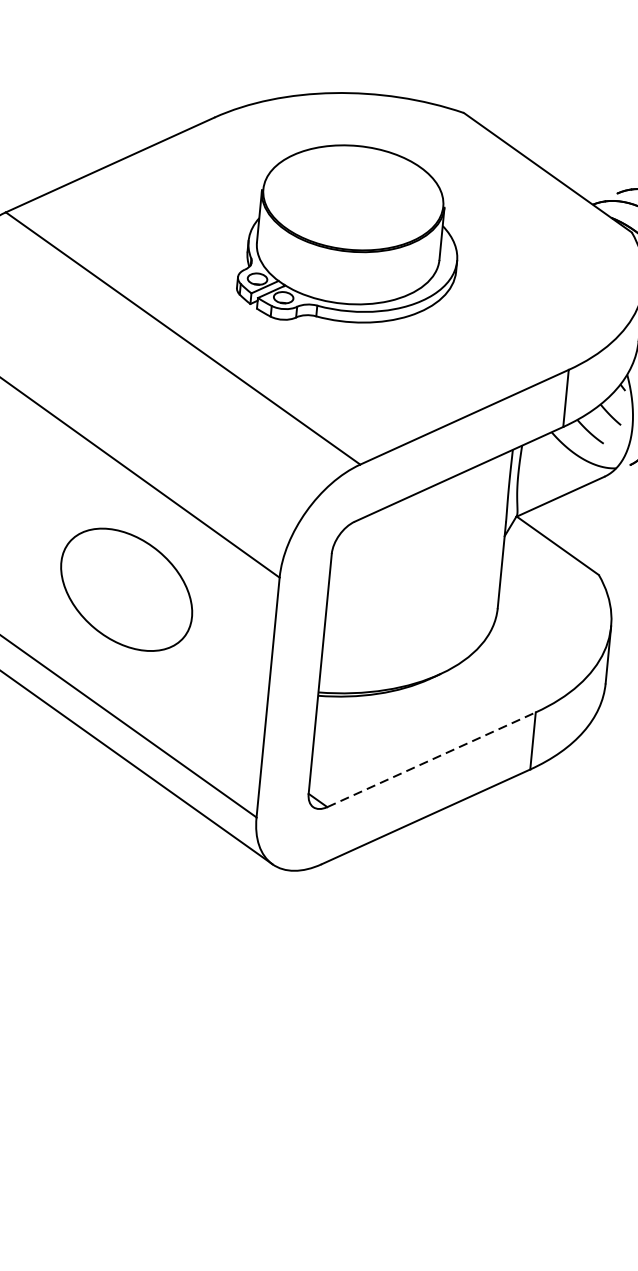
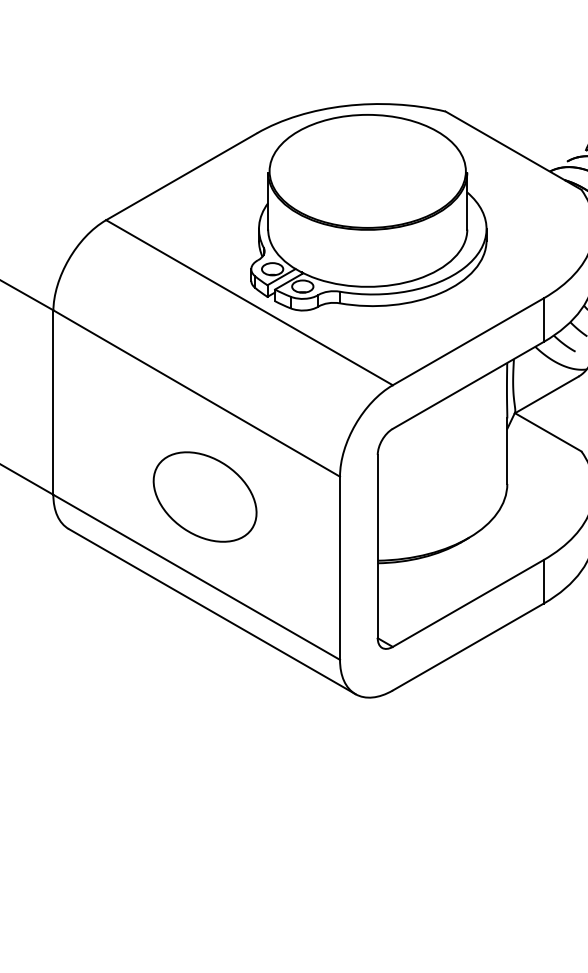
part: (350, 235) -> (368, 212), size x1.43
part: (125, 589) -> (204, 496), moved
line: (431, 759) -> (468, 603), dashed -> solid

